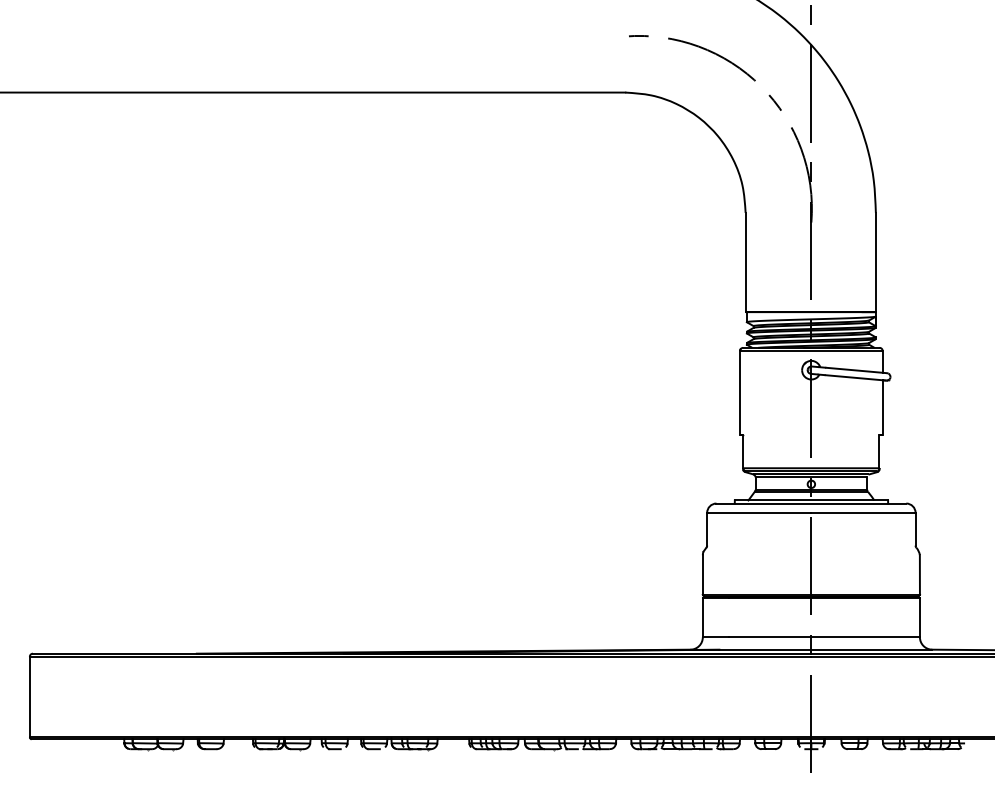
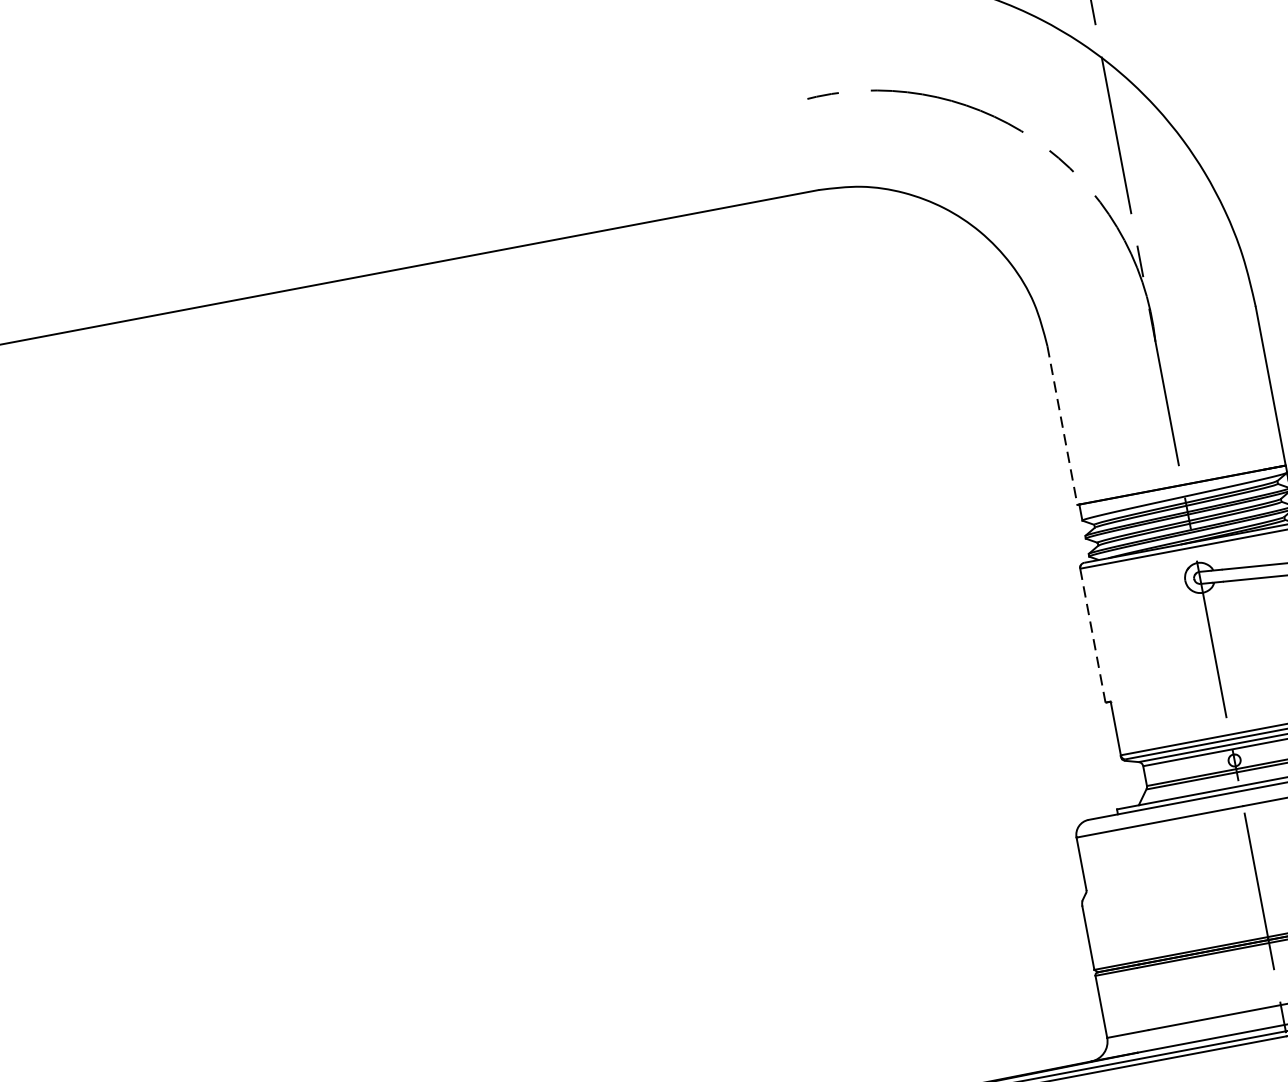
line: (745, 262) -> (1062, 425), solid -> dashed
line: (740, 392) -> (1093, 634), solid -> dashed

